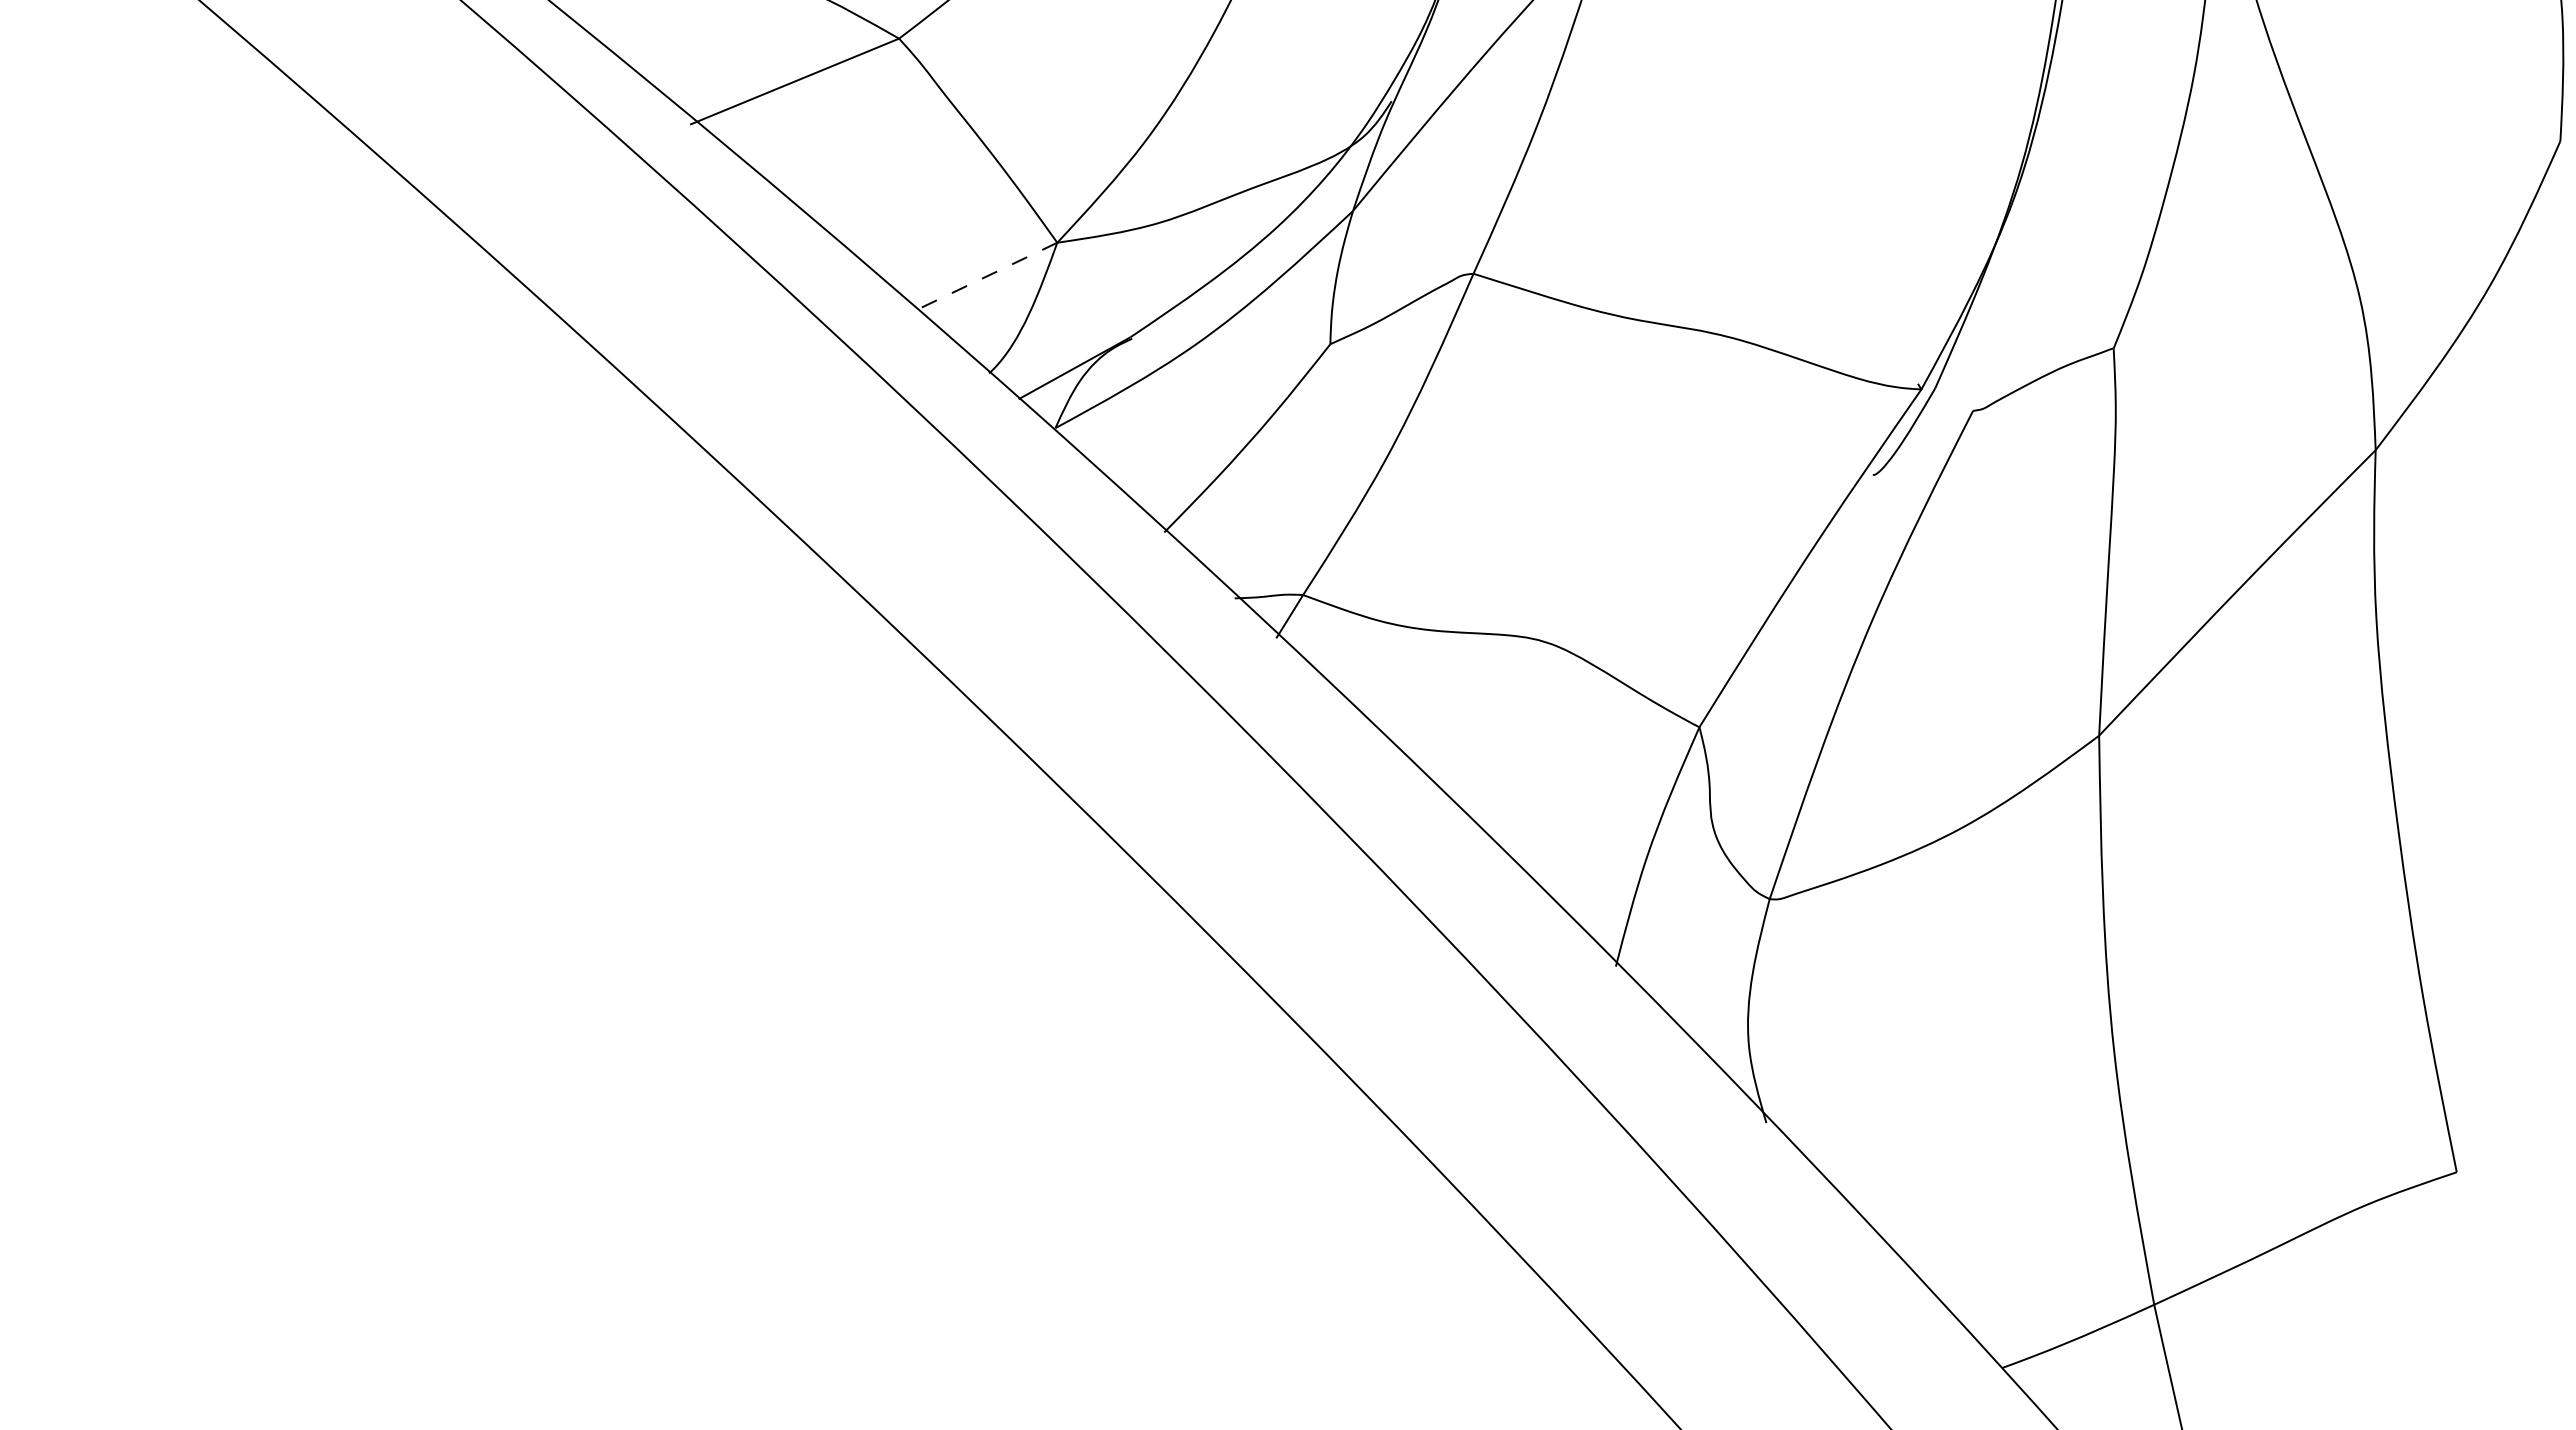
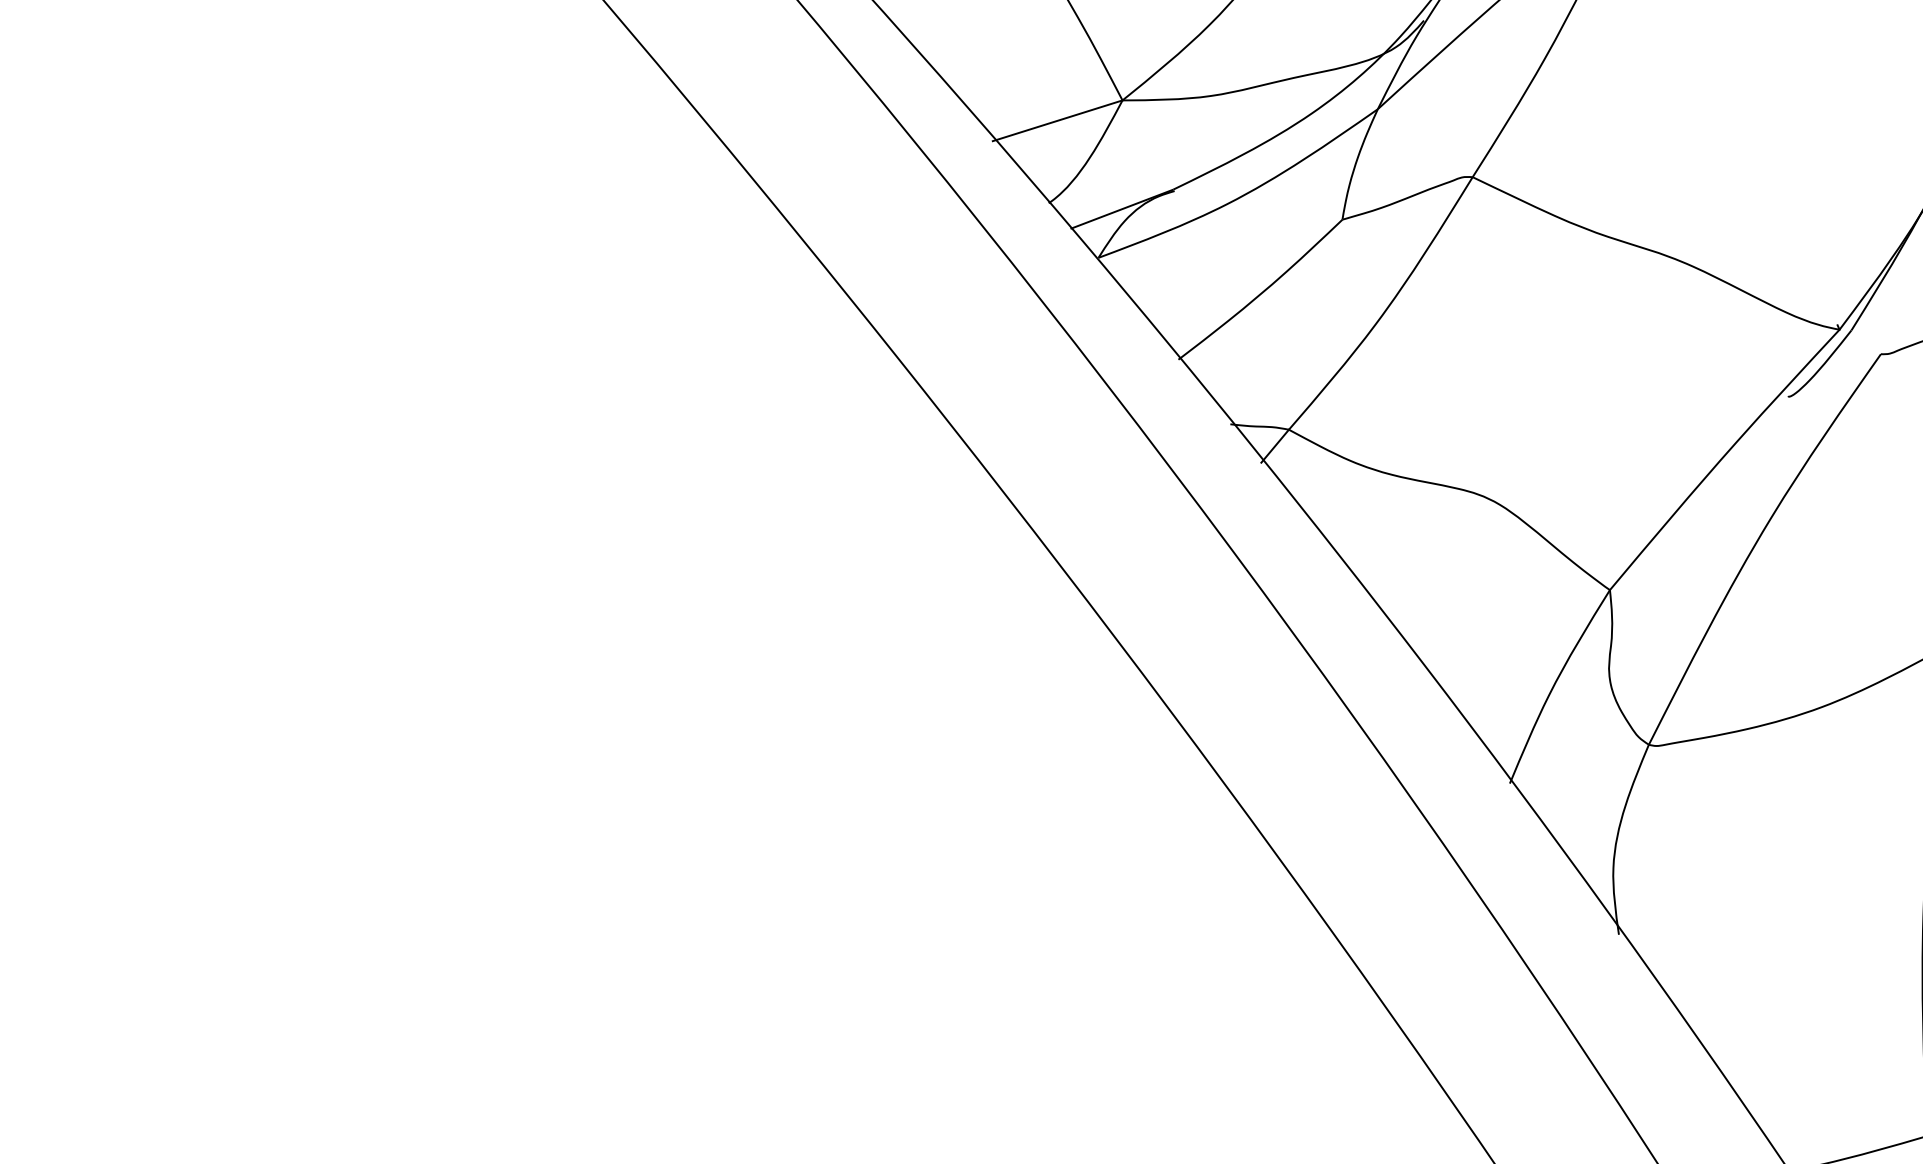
line: (985, 277) -> (1057, 121), dashed -> solid

